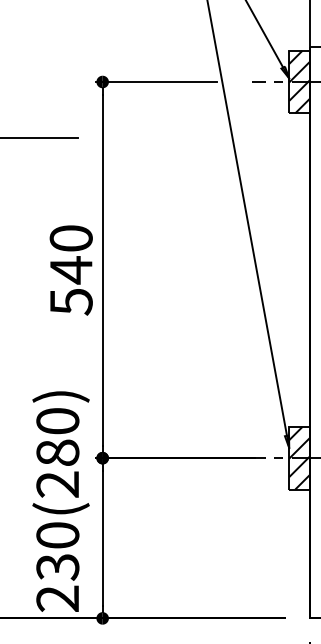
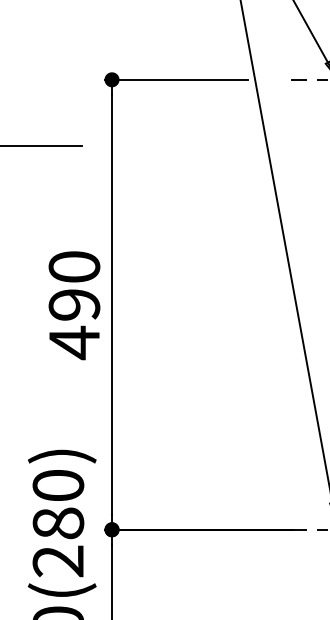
text: (70, 286) -> (73, 324), 540 -> 490

